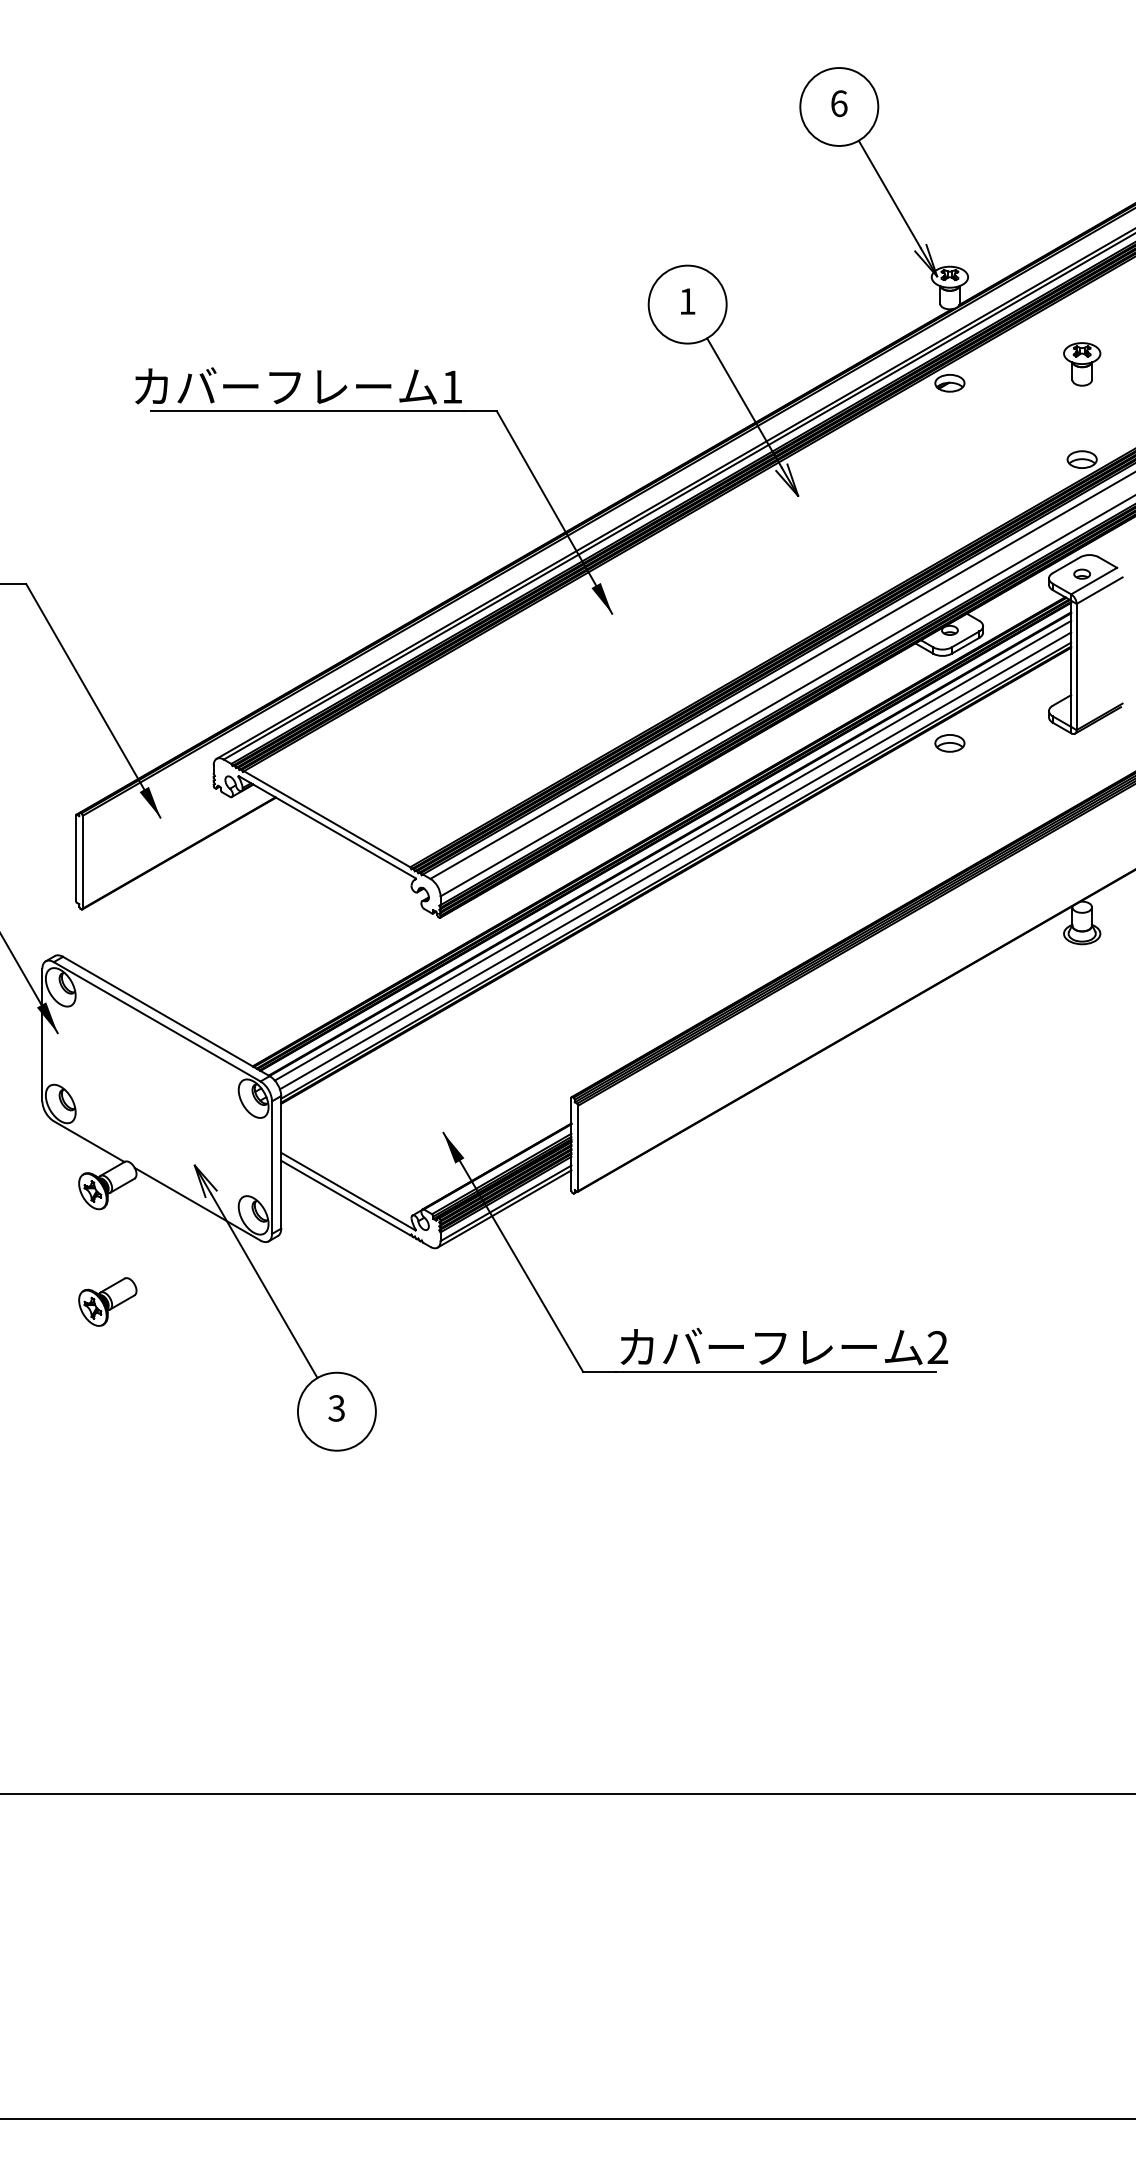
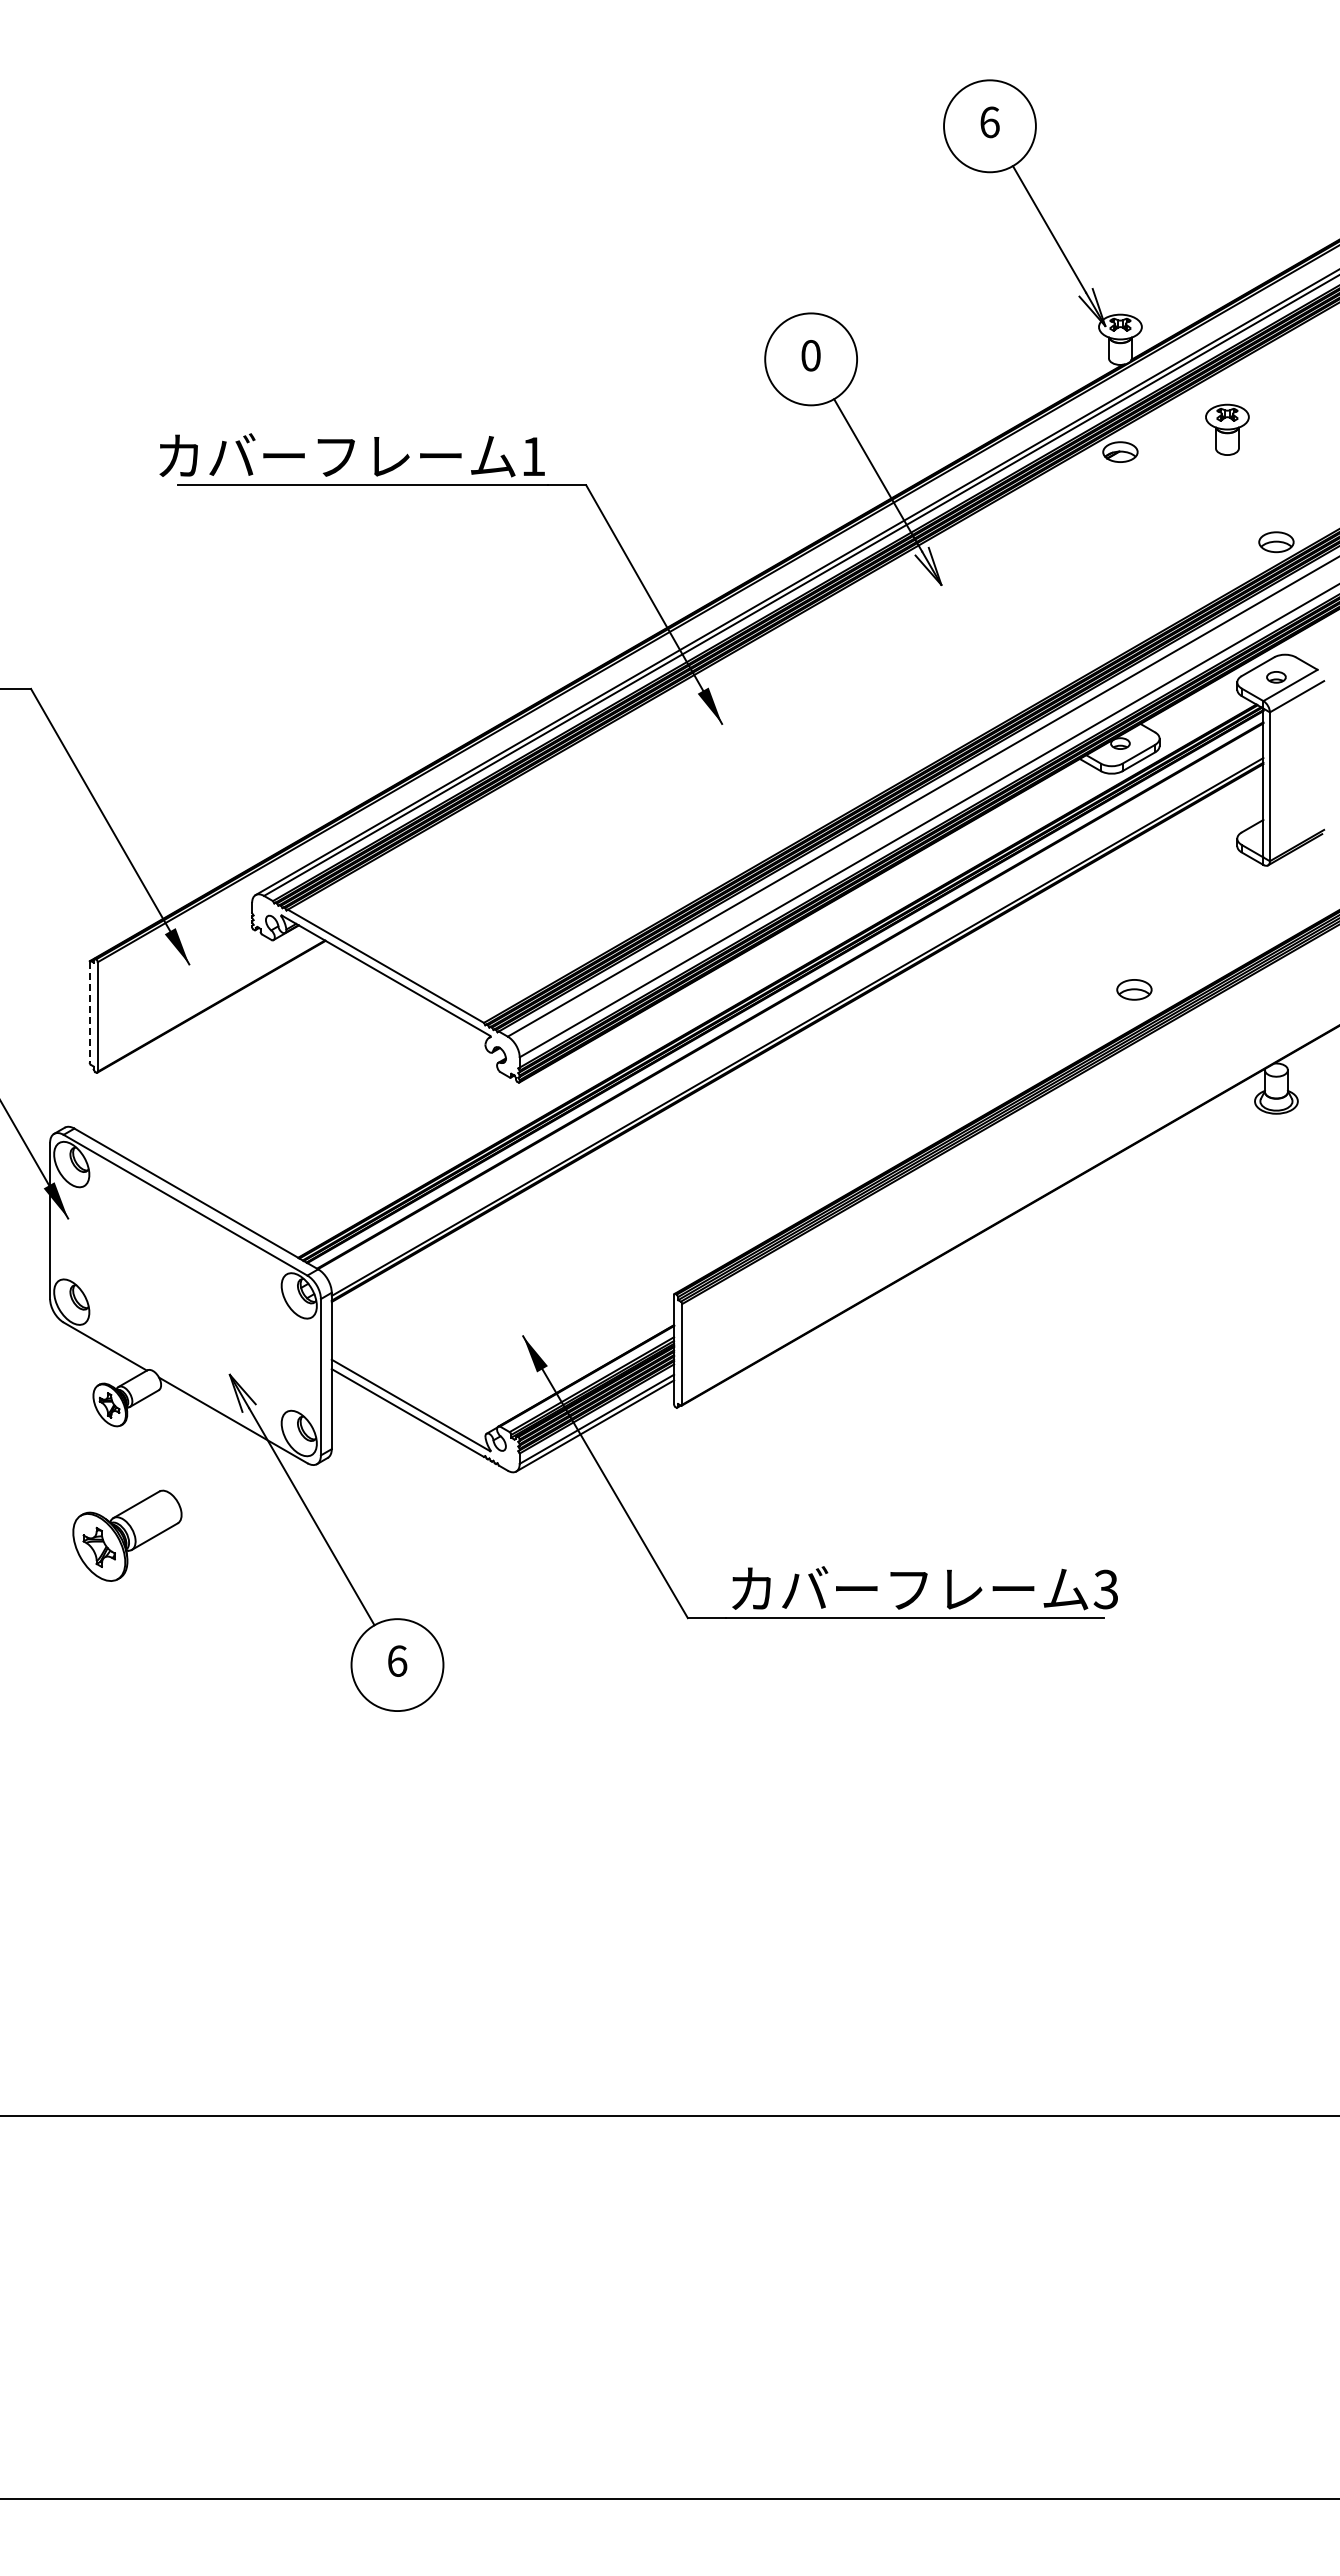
text: (687, 301) -> (810, 355), 1 -> 0
part: (1082, 364) -> (1227, 429), moved
part: (949, 743) -> (1134, 989), moved
line: (672, 850) -> (793, 1003), removed
line: (75, 858) -> (89, 1012), solid -> dashed
line: (675, 860) -> (796, 1015), removed
part: (107, 1301) -> (126, 1535), size x1.6
text: (937, 1347) -> (1105, 1589), 2 -> 3
text: (336, 1407) -> (397, 1660), 3 -> 6

